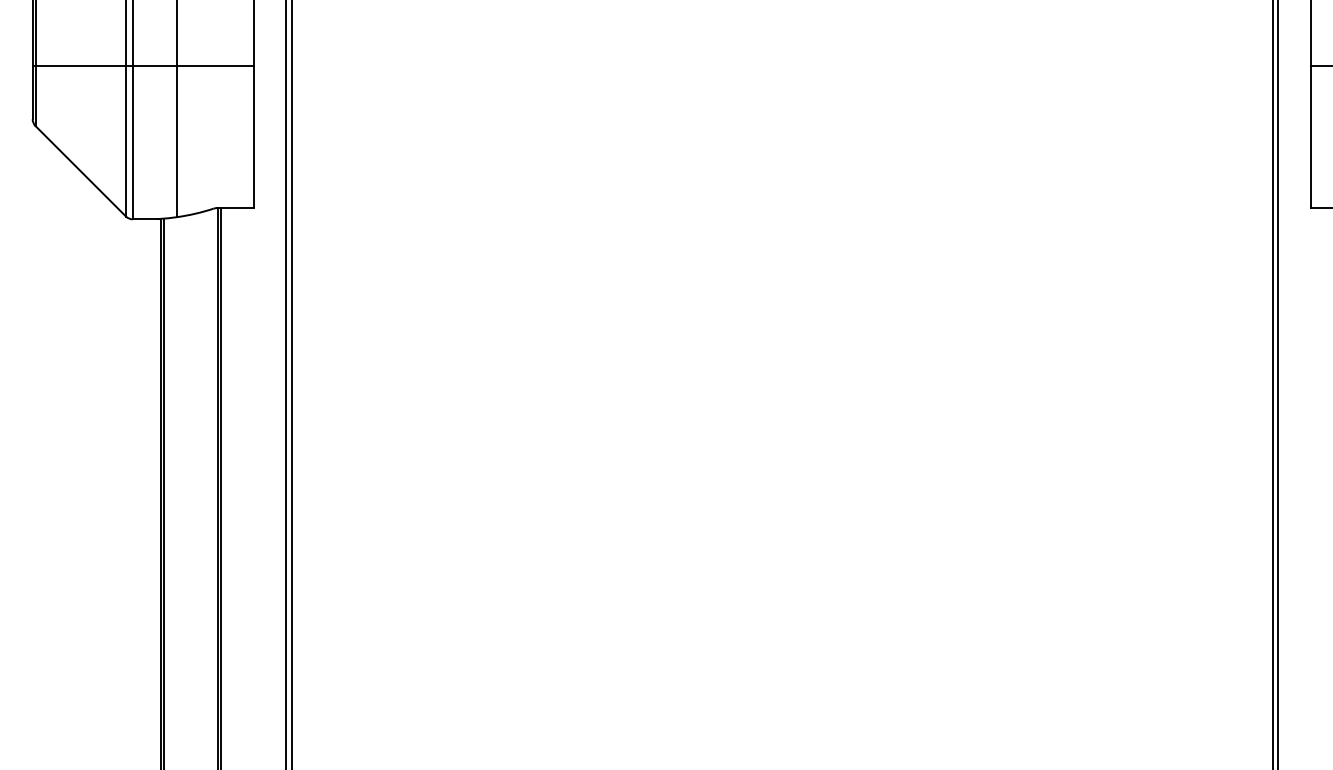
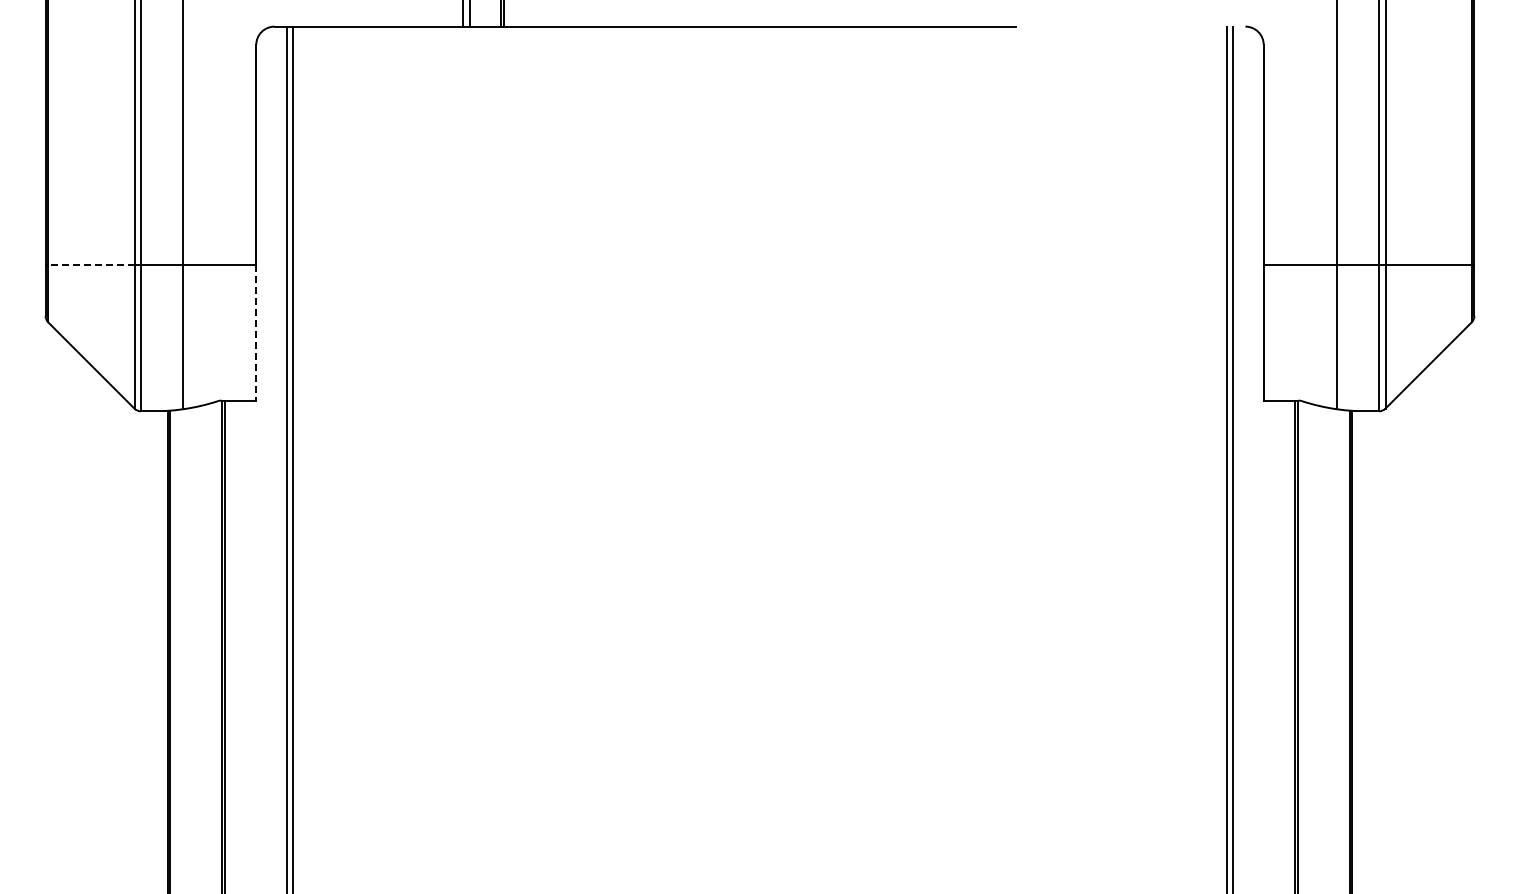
line: (79, 65) -> (90, 264), solid -> dashed
line: (254, 136) -> (256, 332), solid -> dashed

